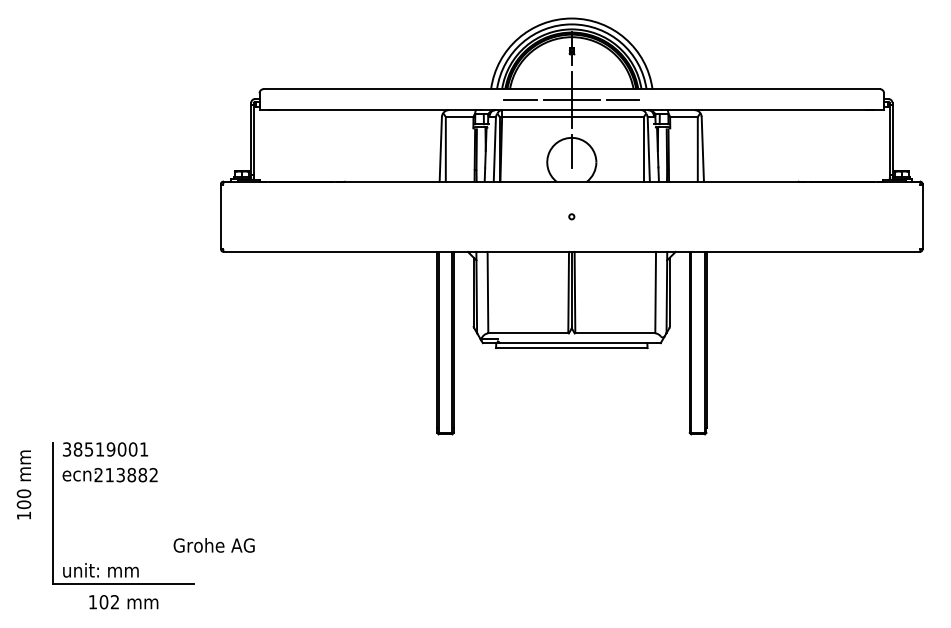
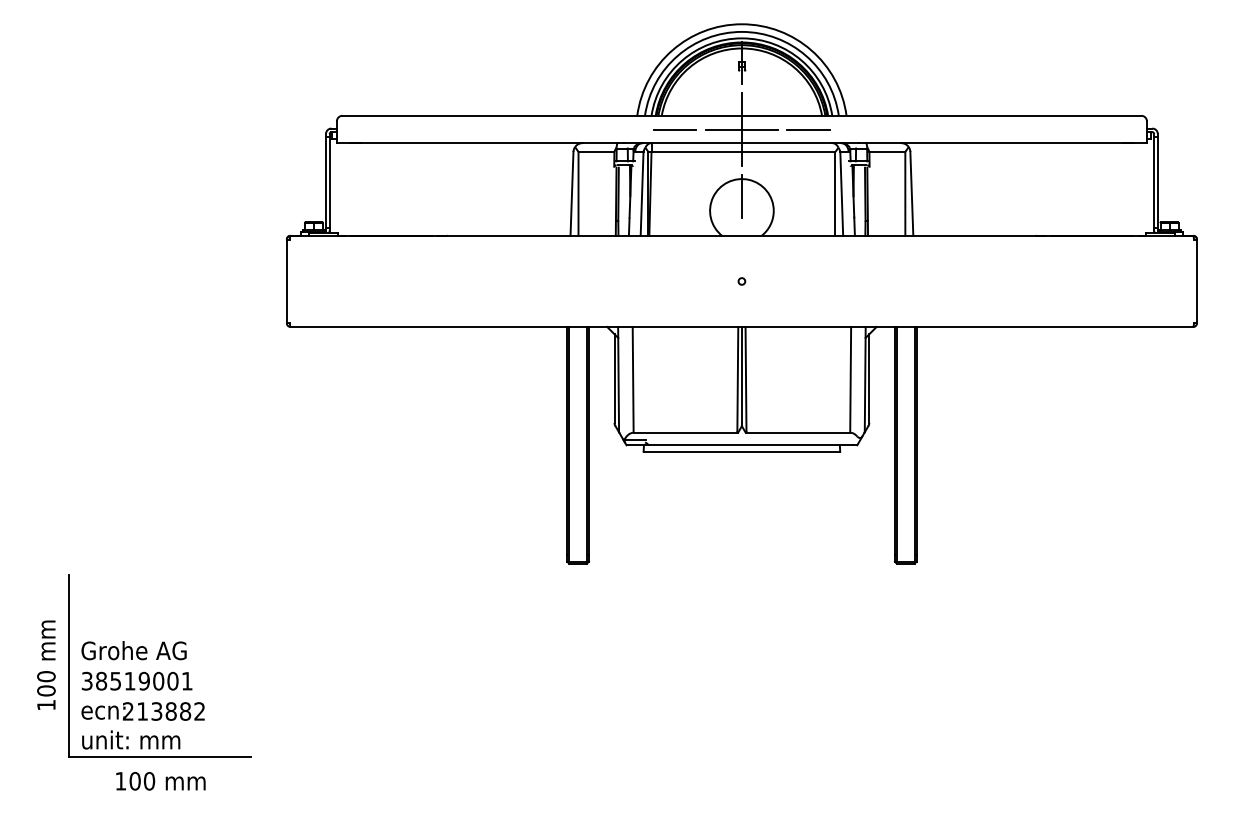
text: (105, 448) -> (136, 680), moved
text: (109, 475) -> (142, 711), moved
text: (24, 484) -> (46, 664), moved
text: (213, 545) -> (133, 650), moved
text: (115, 602) -> (149, 781), 102 -> 100

